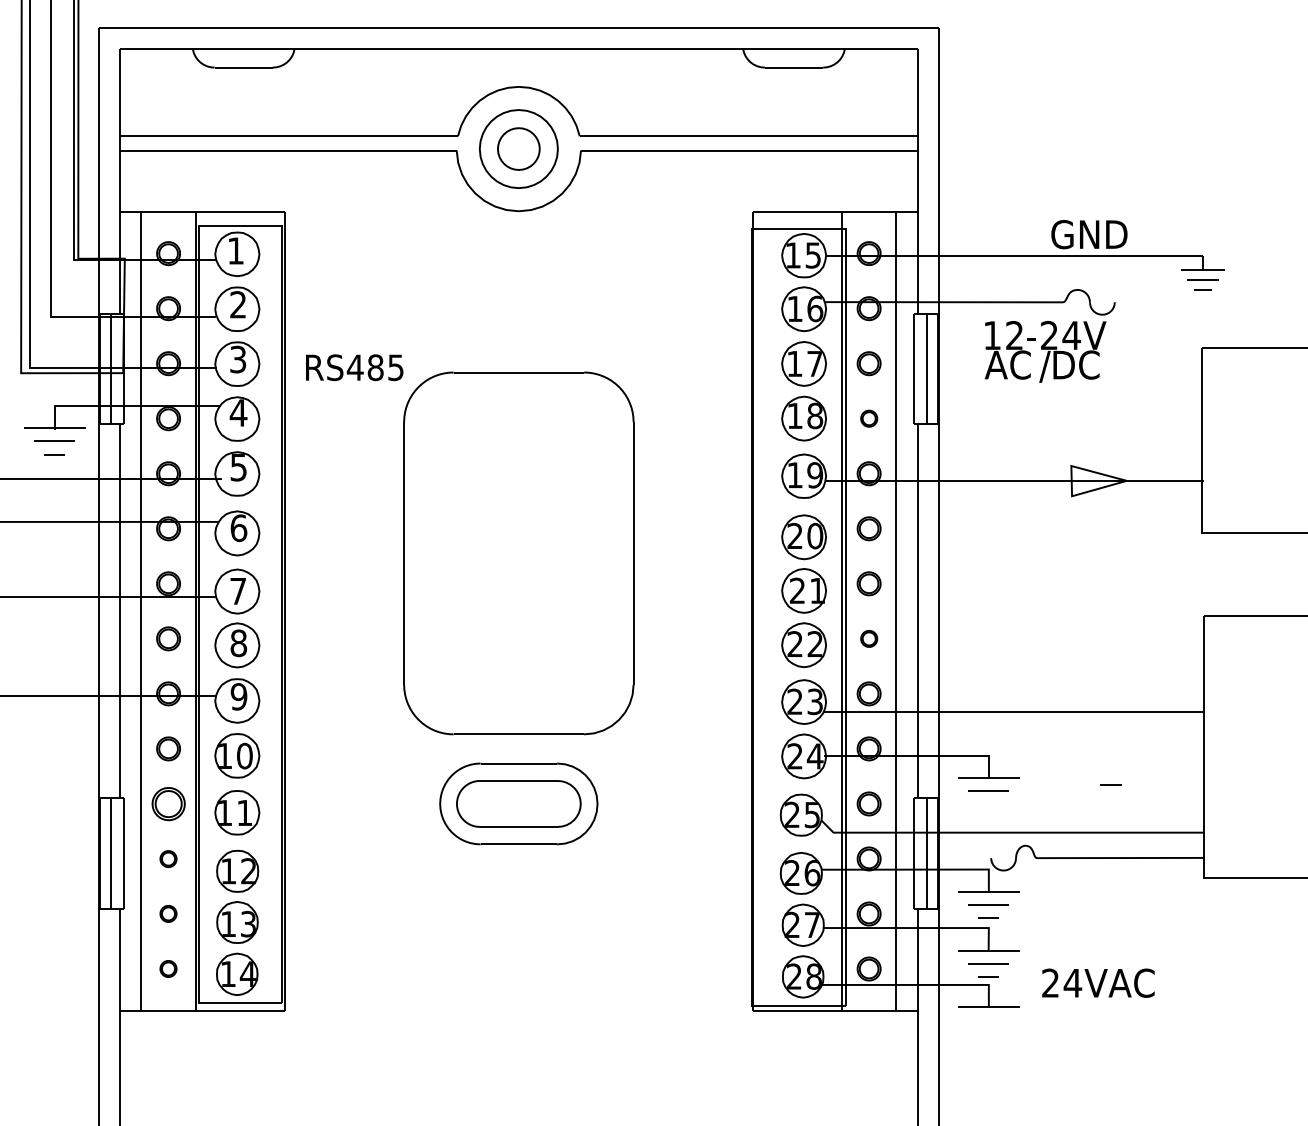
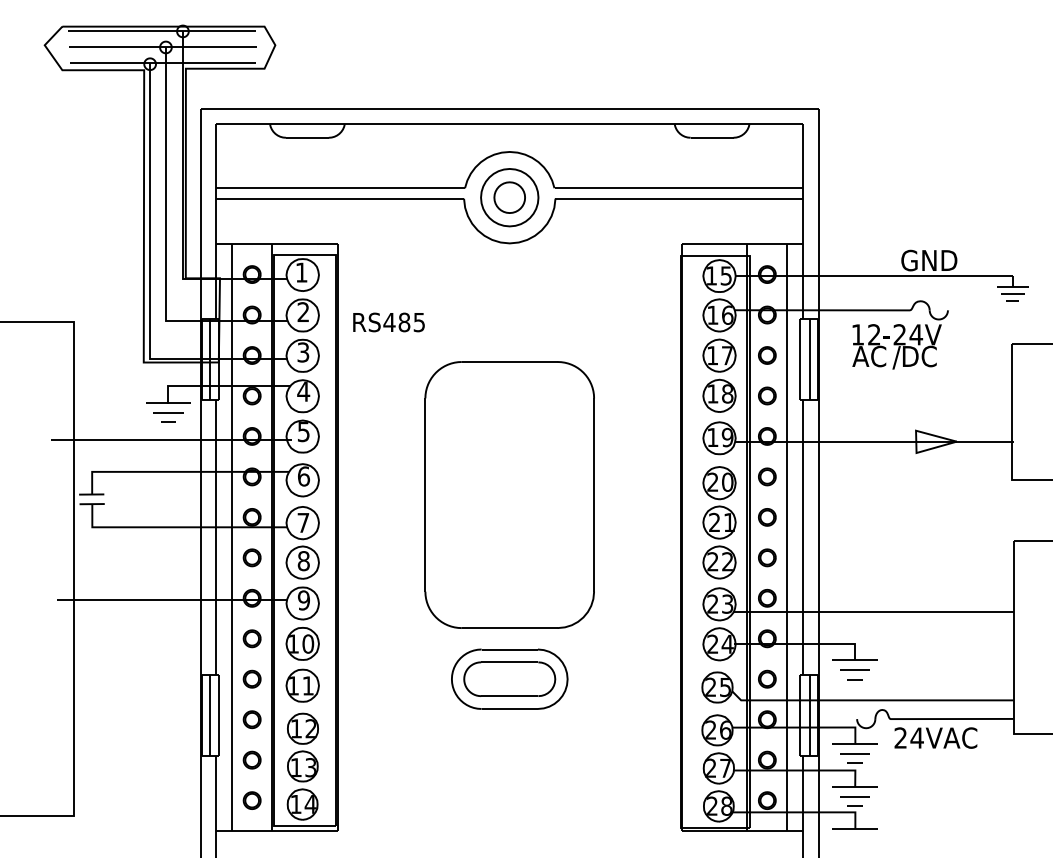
text: (353, 367) -> (388, 322), moved
part: (869, 418) -> (767, 395), size x1.43
part: (869, 638) -> (767, 557), size x1.43
line: (1110, 785) -> (854, 679), moved
part: (167, 802) -> (251, 678), size x0.71
part: (167, 858) -> (251, 719), size x1.43
part: (167, 913) -> (251, 759), size x1.43
part: (167, 968) -> (251, 800), size x1.43
text: (1097, 982) -> (935, 737), moved

